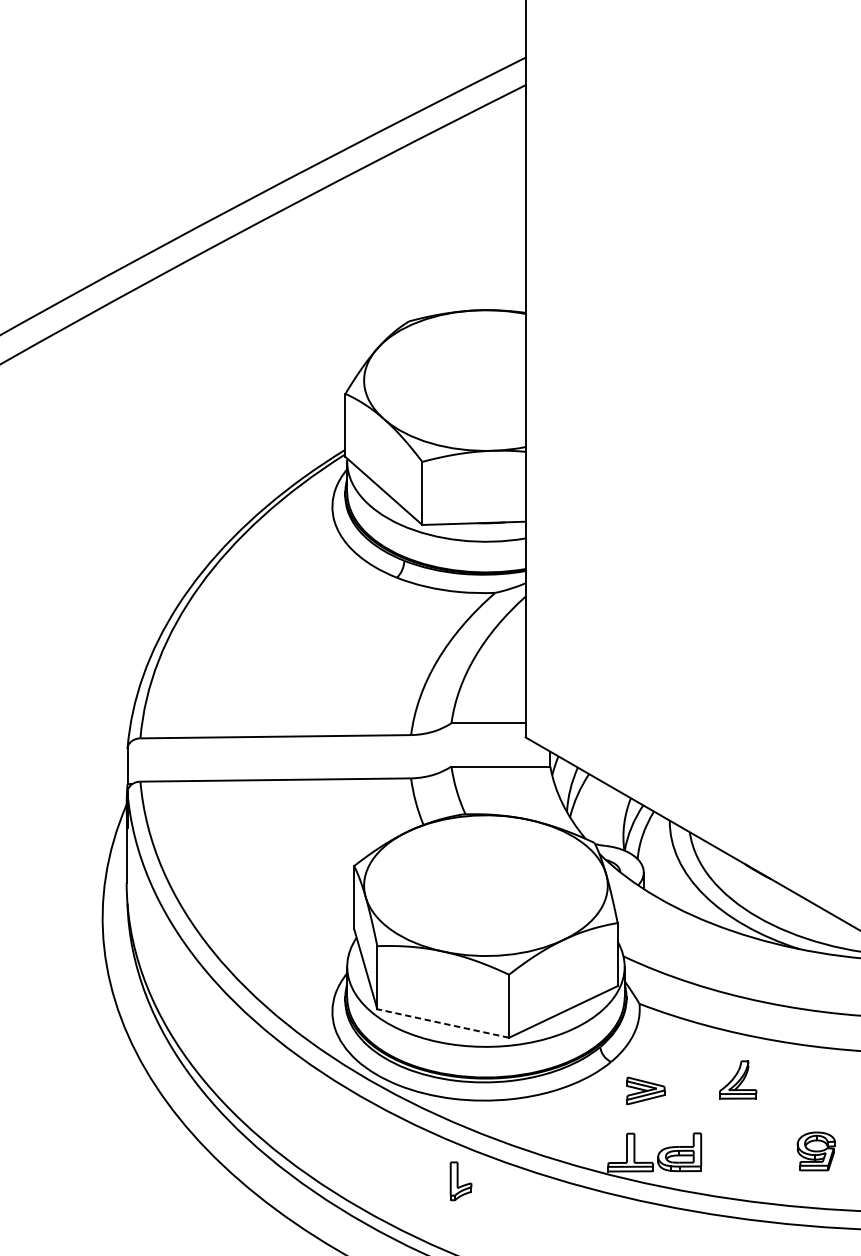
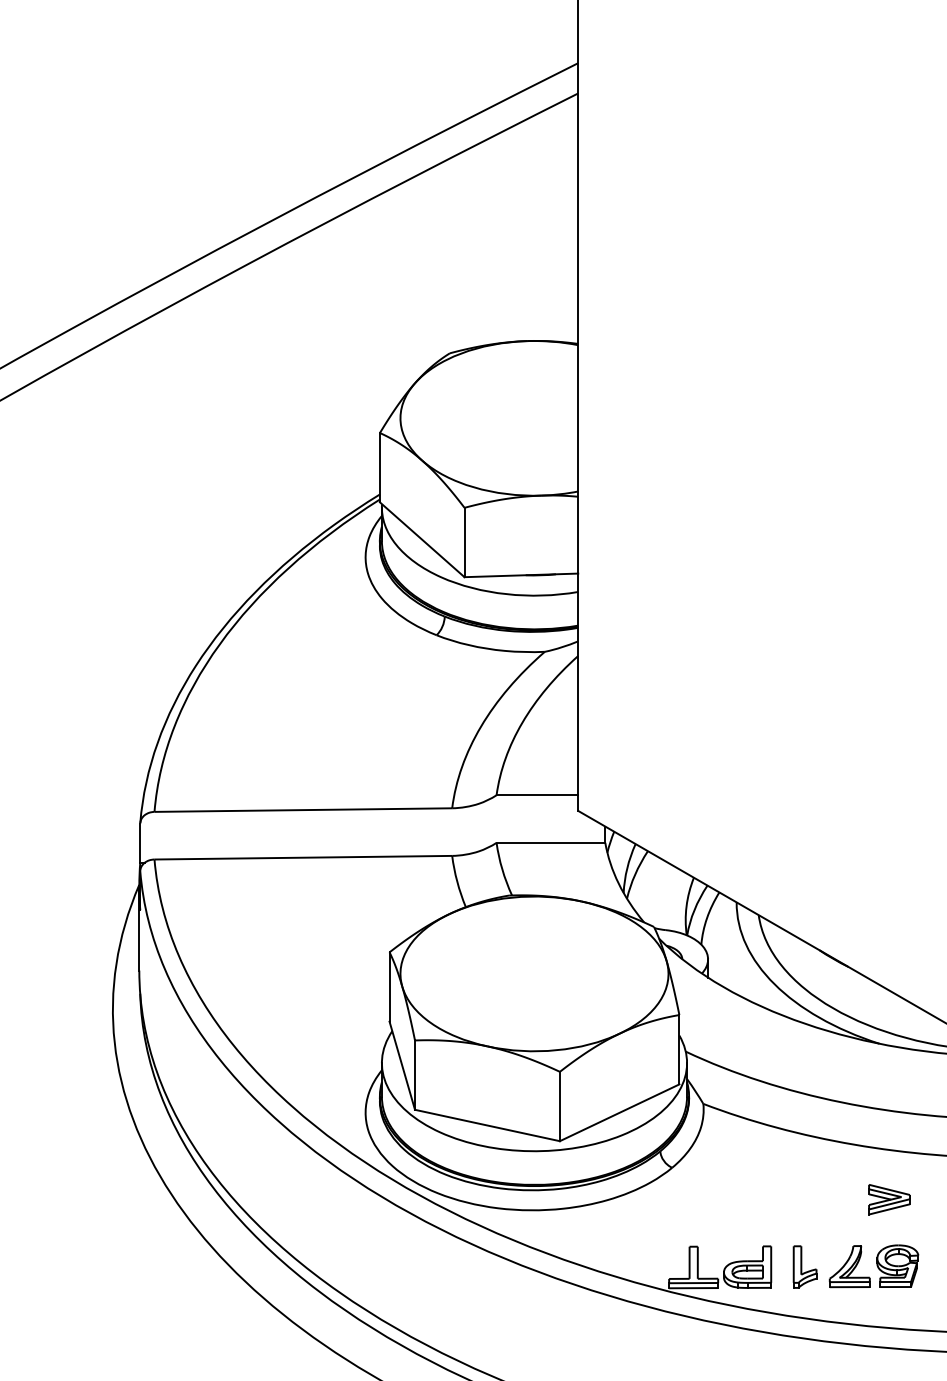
line: (442, 1023) -> (486, 1125), dashed -> solid
part: (737, 1079) -> (849, 1266), moved
part: (645, 1090) -> (889, 1199), moved
part: (460, 1180) -> (804, 1266), moved

